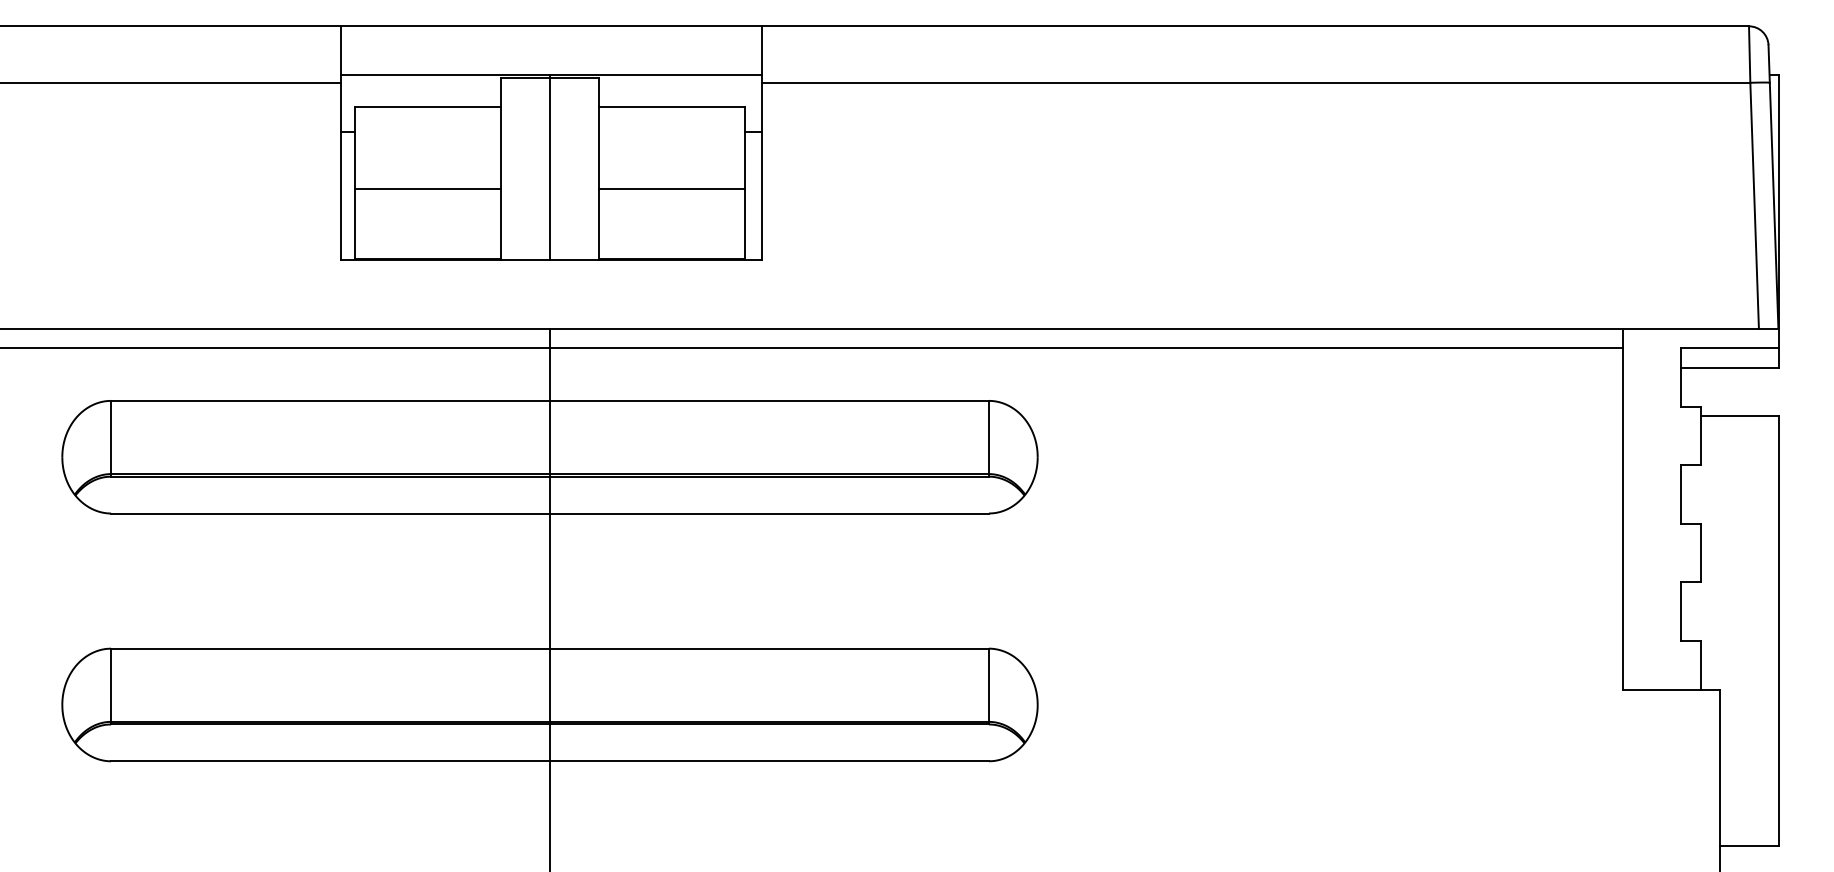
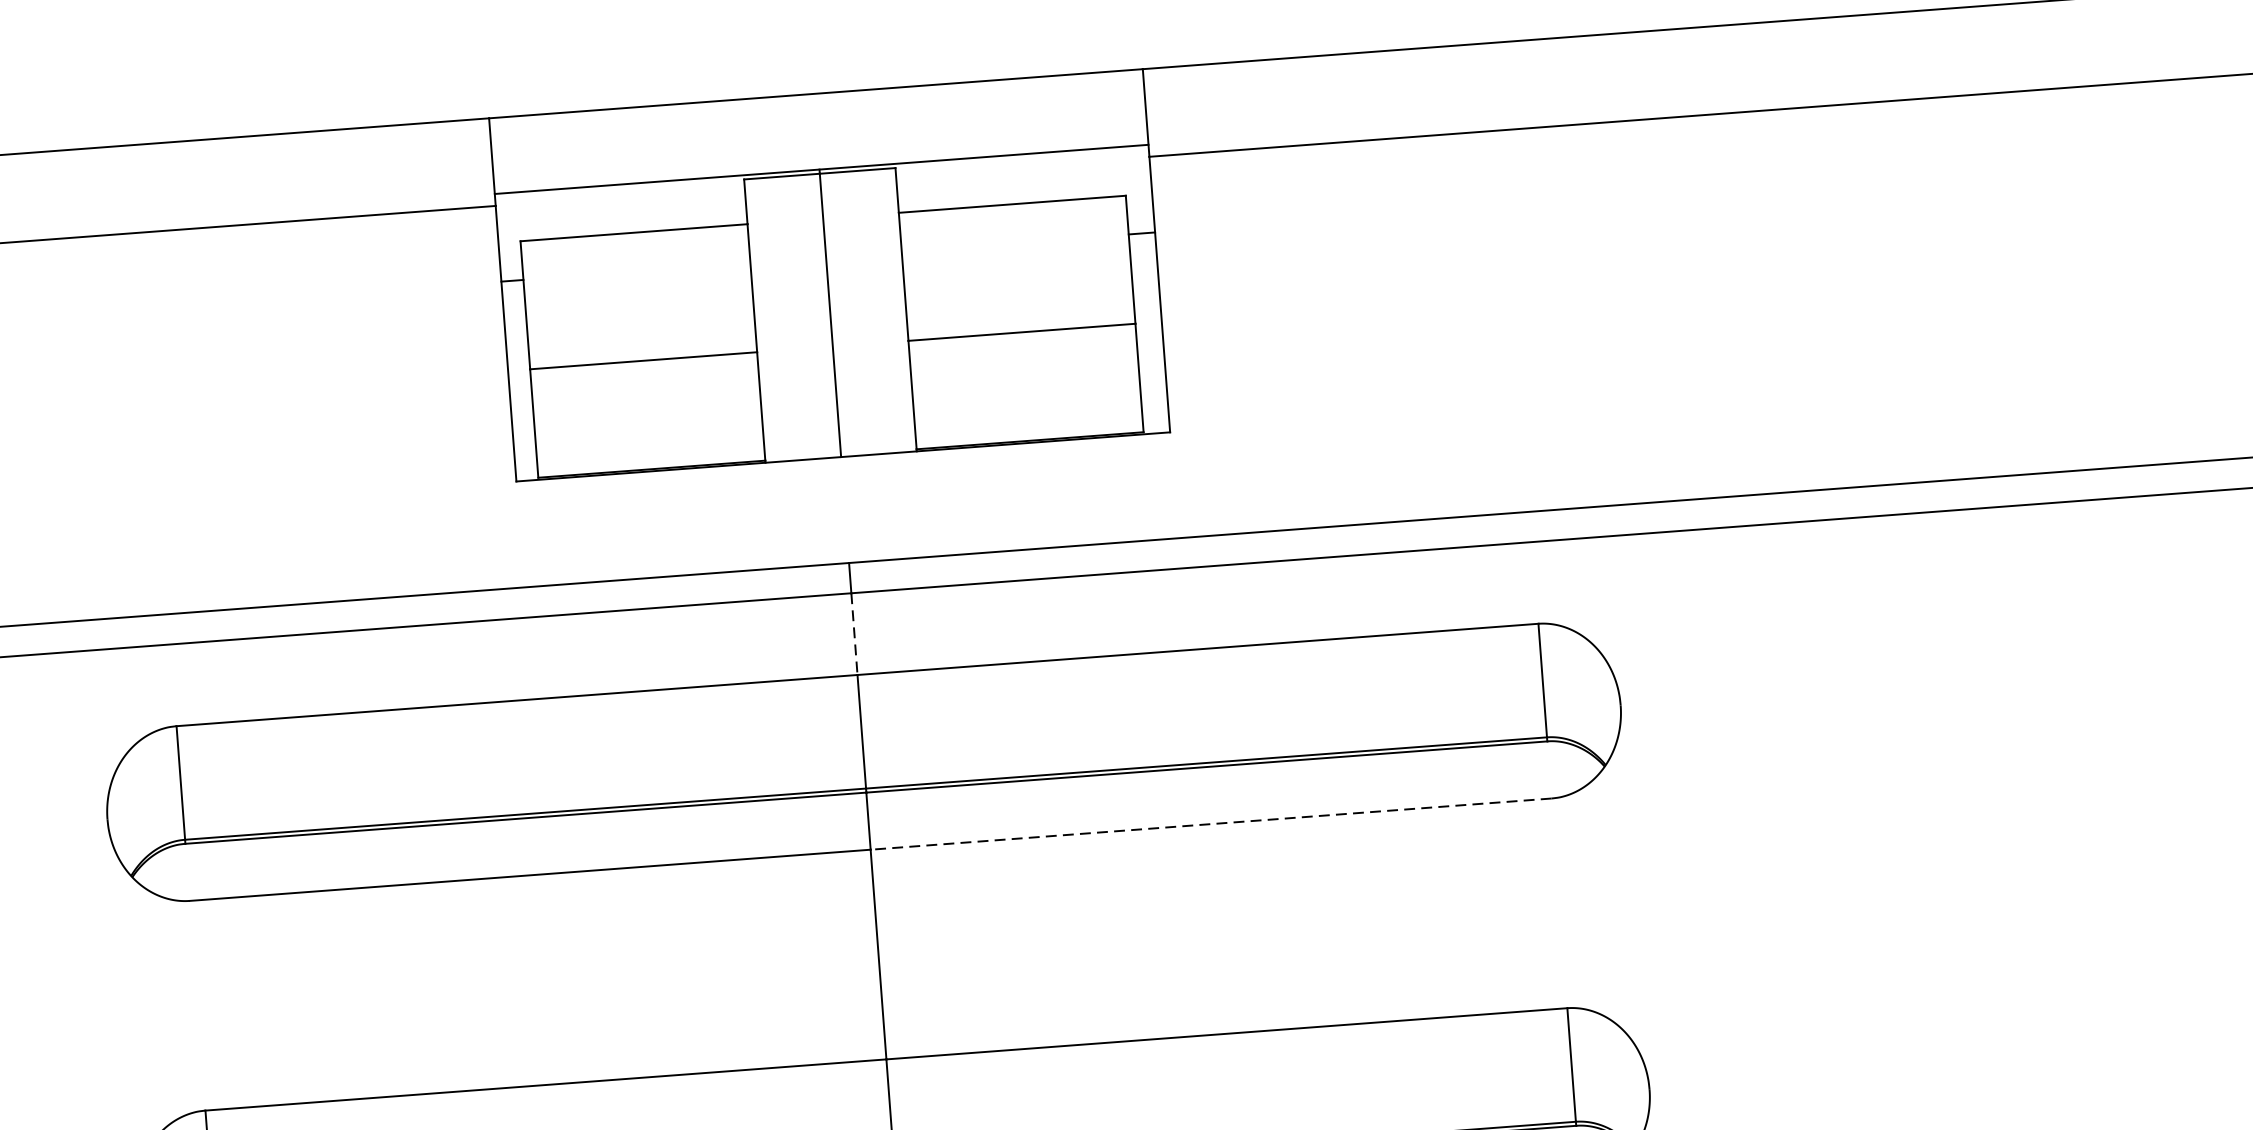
line: (550, 375) -> (855, 635), solid -> dashed
line: (768, 513) -> (1209, 824), solid -> dashed

